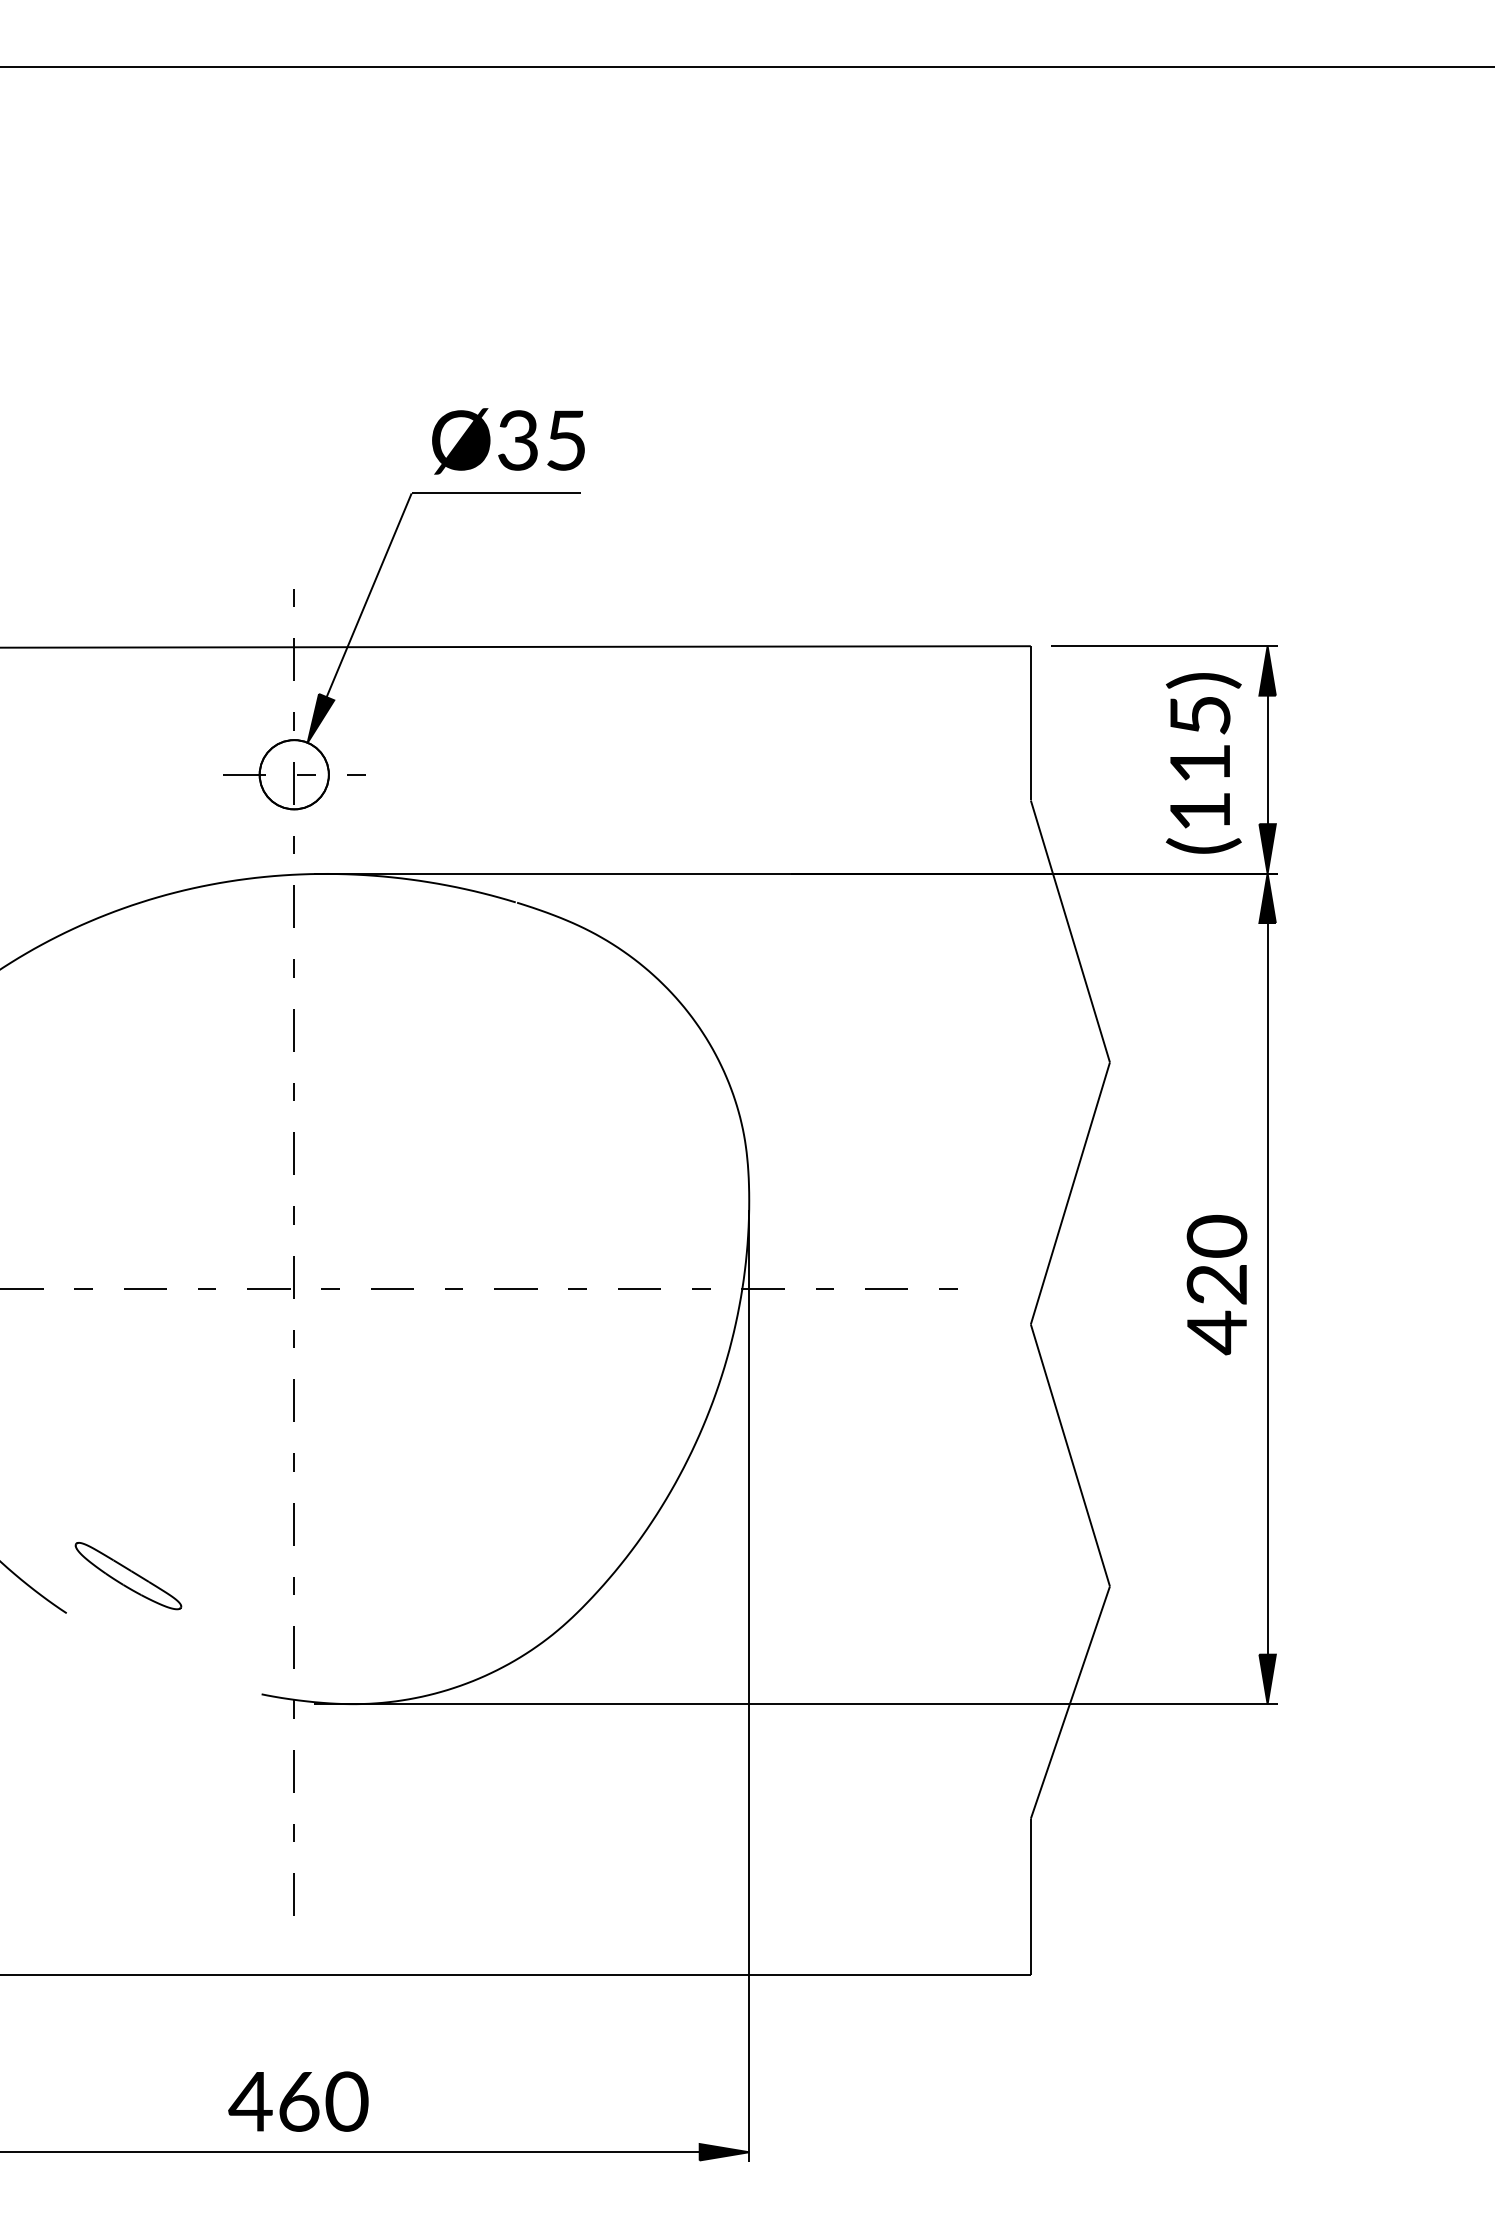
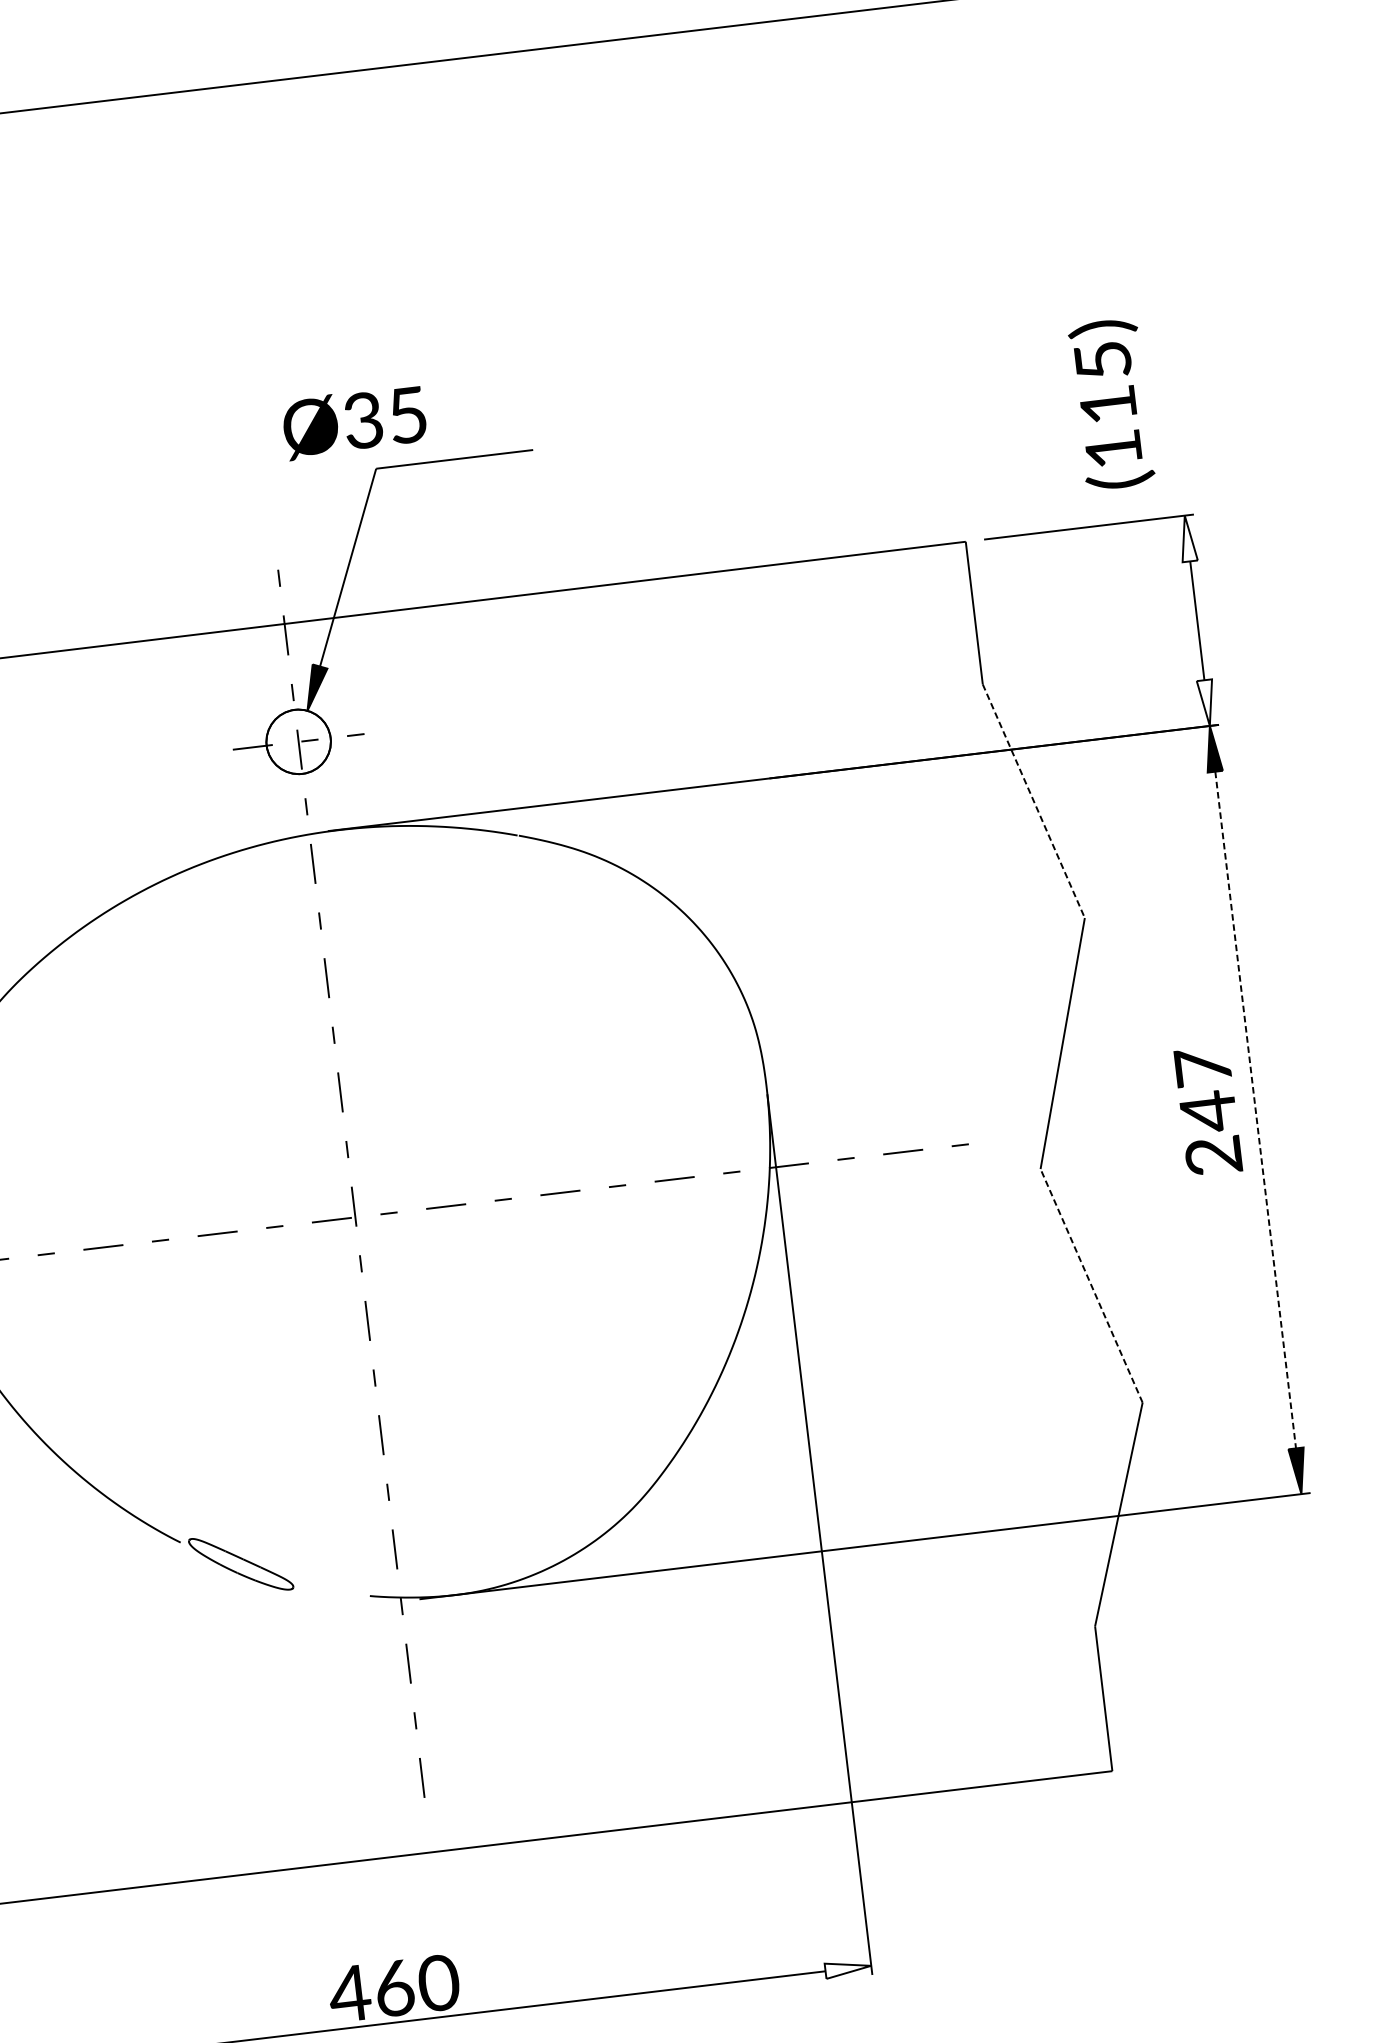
text: (508, 441) -> (354, 422), moved
fill: (1267, 670) -> (1187, 538), removed
text: (1203, 763) -> (1111, 404), moved
fill: (1267, 848) -> (1206, 702), removed
line: (1070, 931) -> (1033, 801), solid -> dashed
text: (1216, 1284) -> (1207, 1111), 420 -> 247
line: (1267, 1288) -> (1255, 1109), solid -> dashed
line: (1070, 1455) -> (1091, 1285), solid -> dashed
part: (128, 1576) -> (241, 1564), moved
text: (298, 2101) -> (394, 1988), moved
fill: (724, 2152) -> (848, 1968), removed

